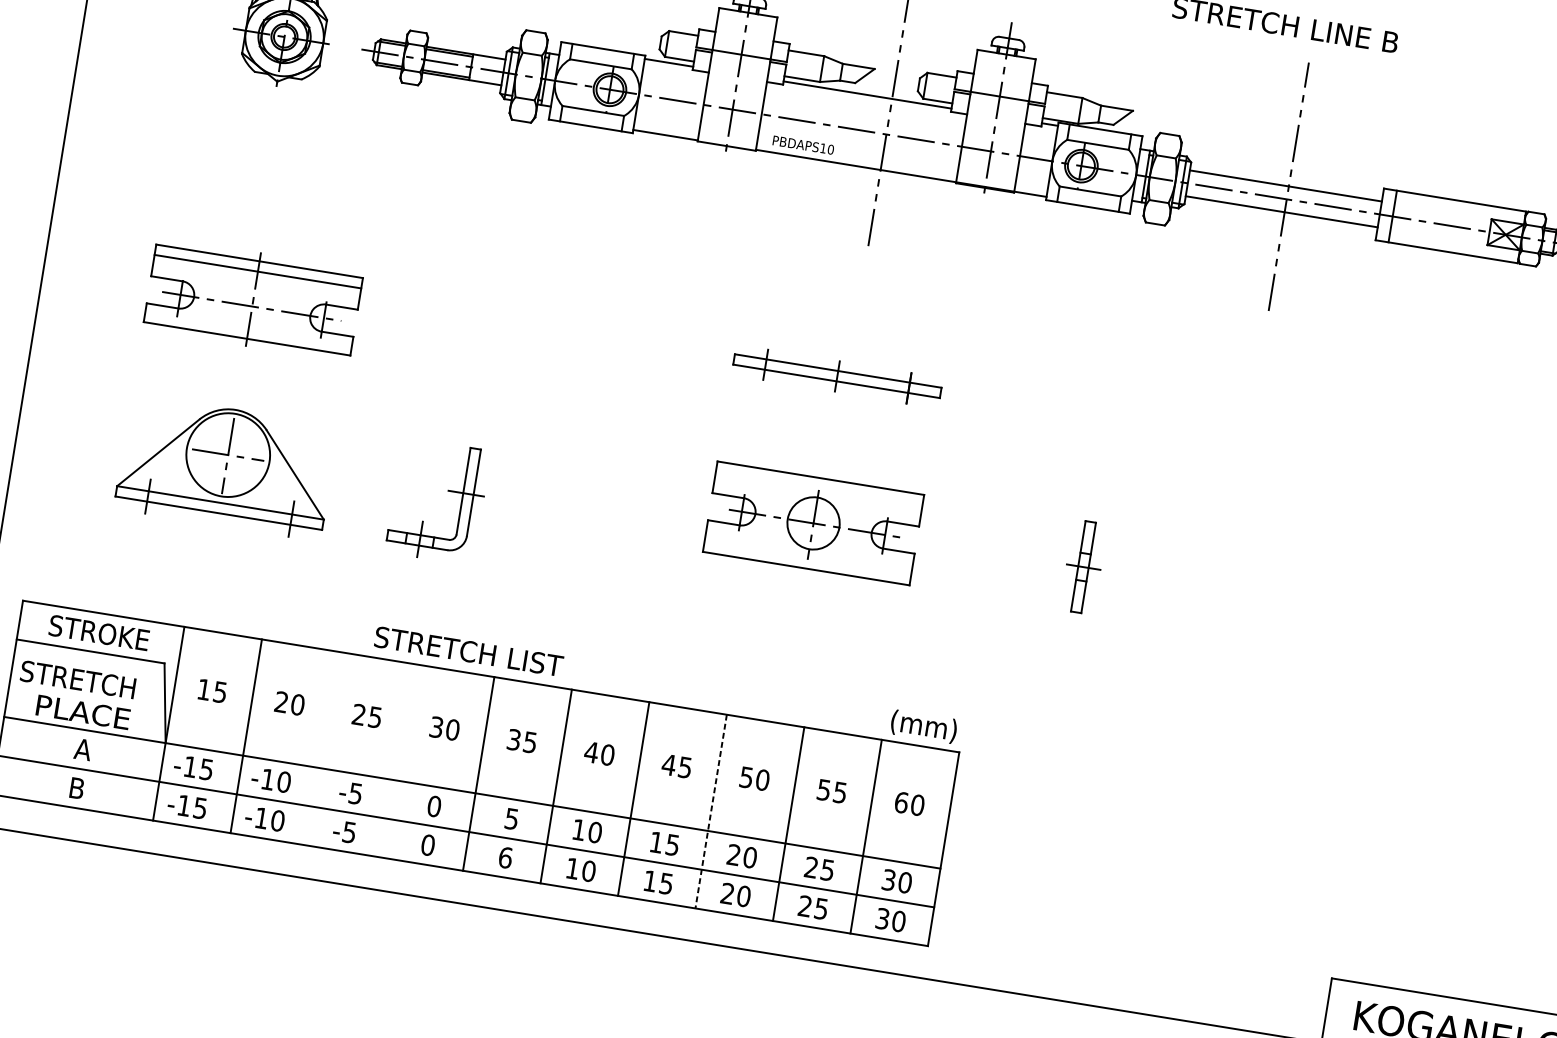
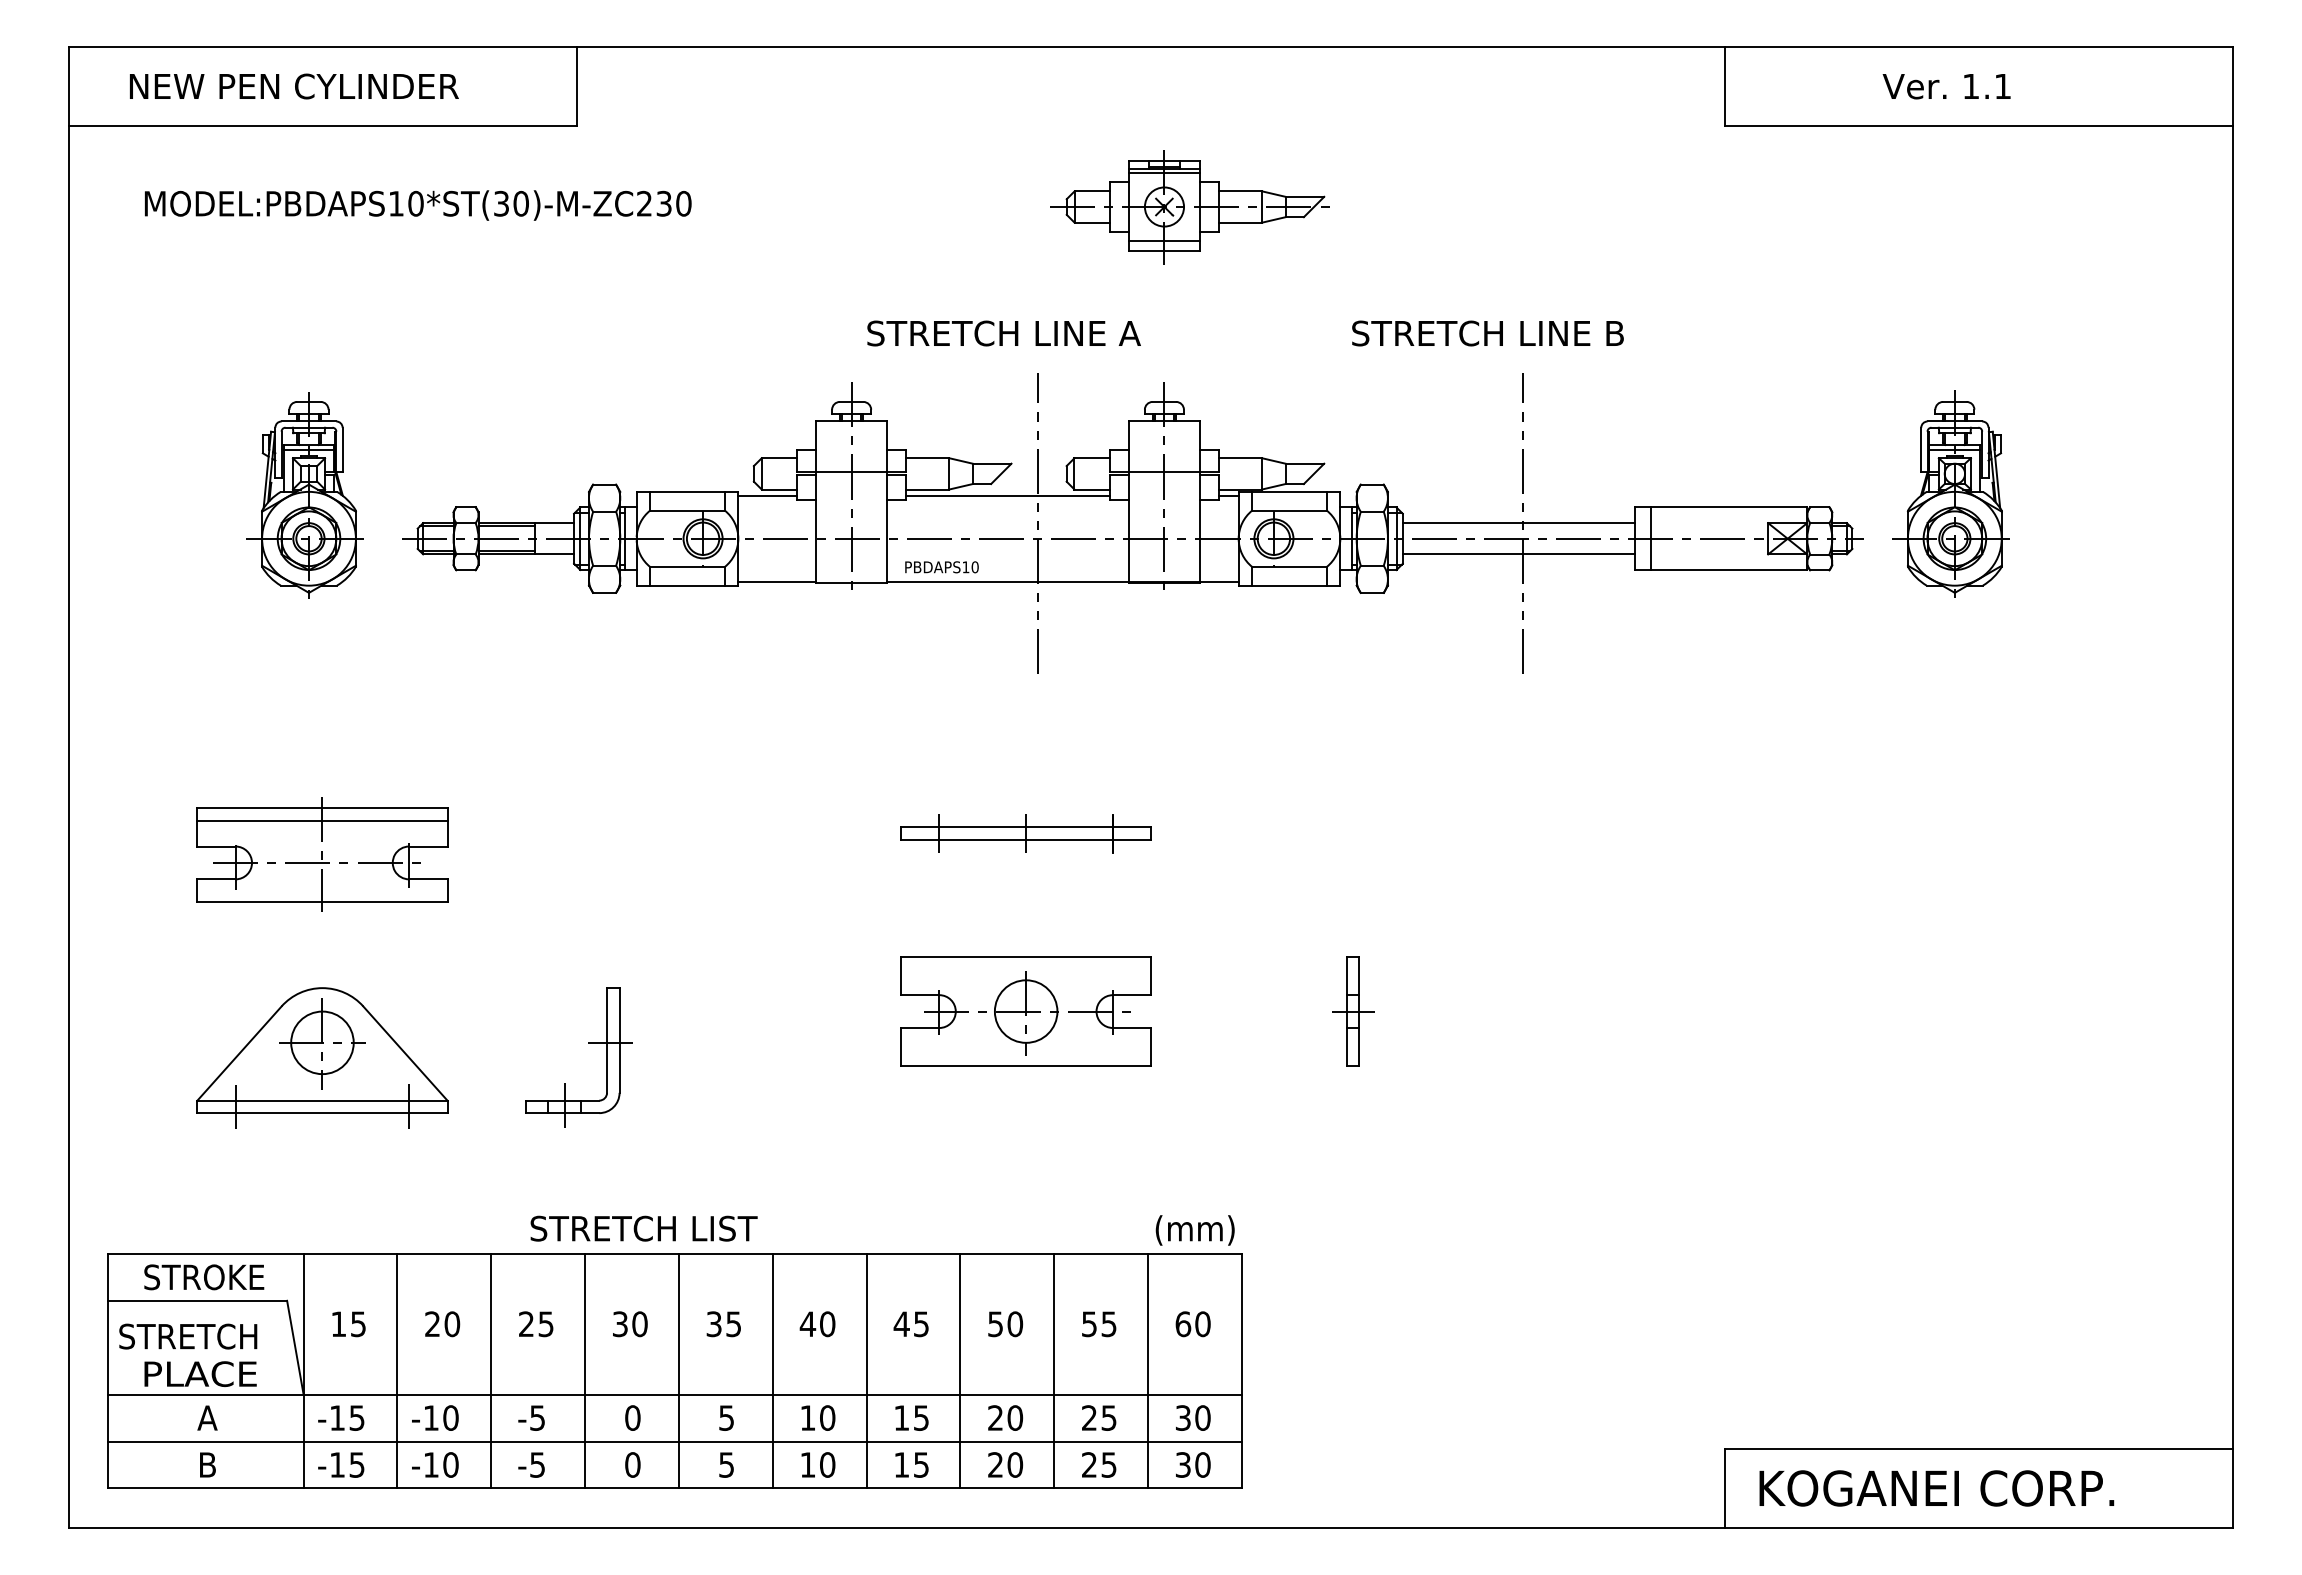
circle: (228, 454) -> (322, 1042), size x0.62
line: (324, 748) -> (491, 1370), added
line: (401, 760) -> (585, 1370), added
line: (711, 811) -> (960, 1371), dashed -> solid
text: (505, 857) -> (726, 1464), 6 -> 5

